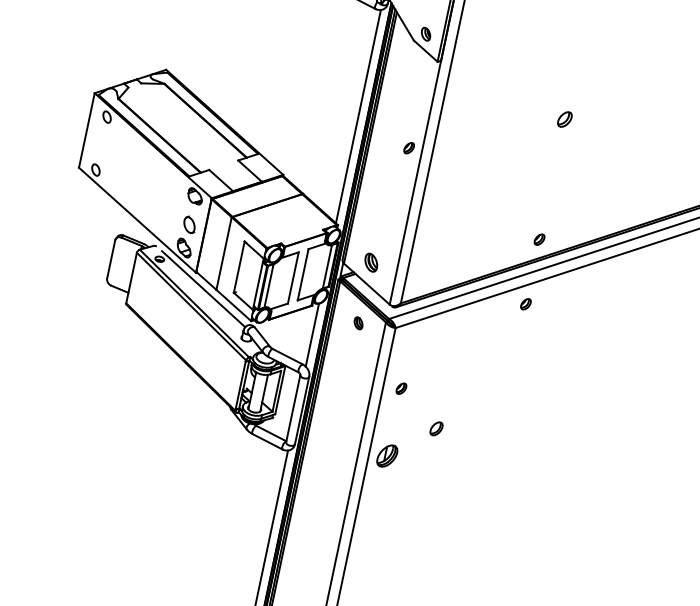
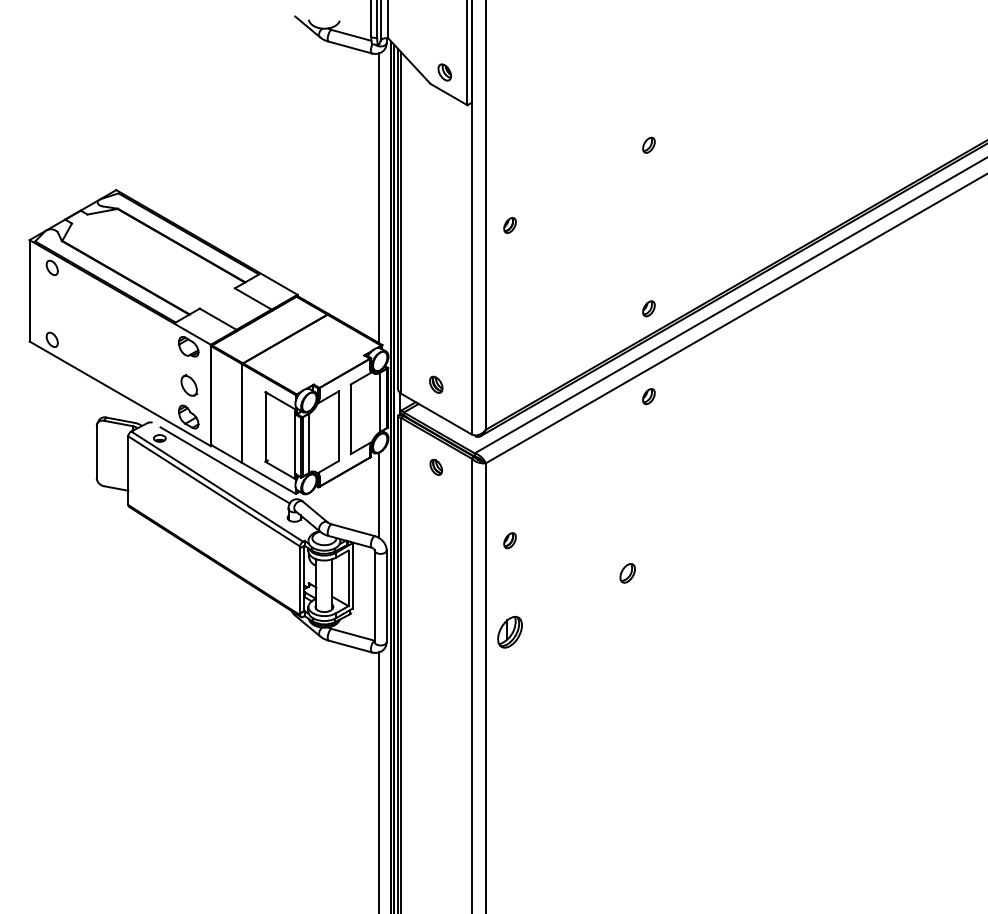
part: (564, 118) -> (648, 144), size x0.71
part: (408, 148) -> (509, 225), moved
part: (371, 262) -> (436, 384), size x0.71
part: (436, 428) -> (627, 573), moved

